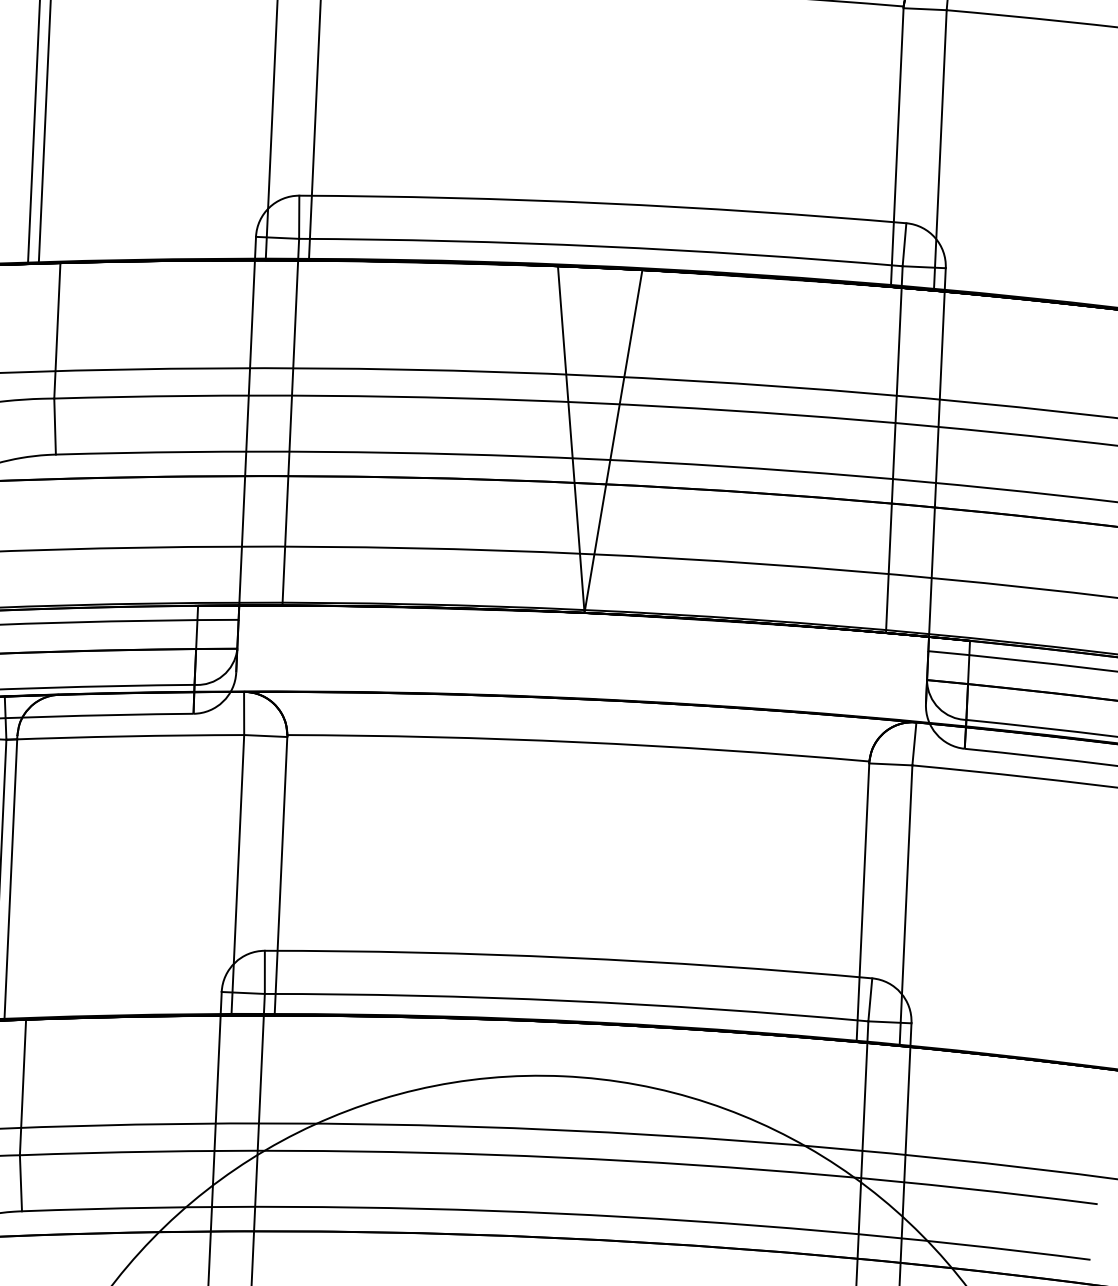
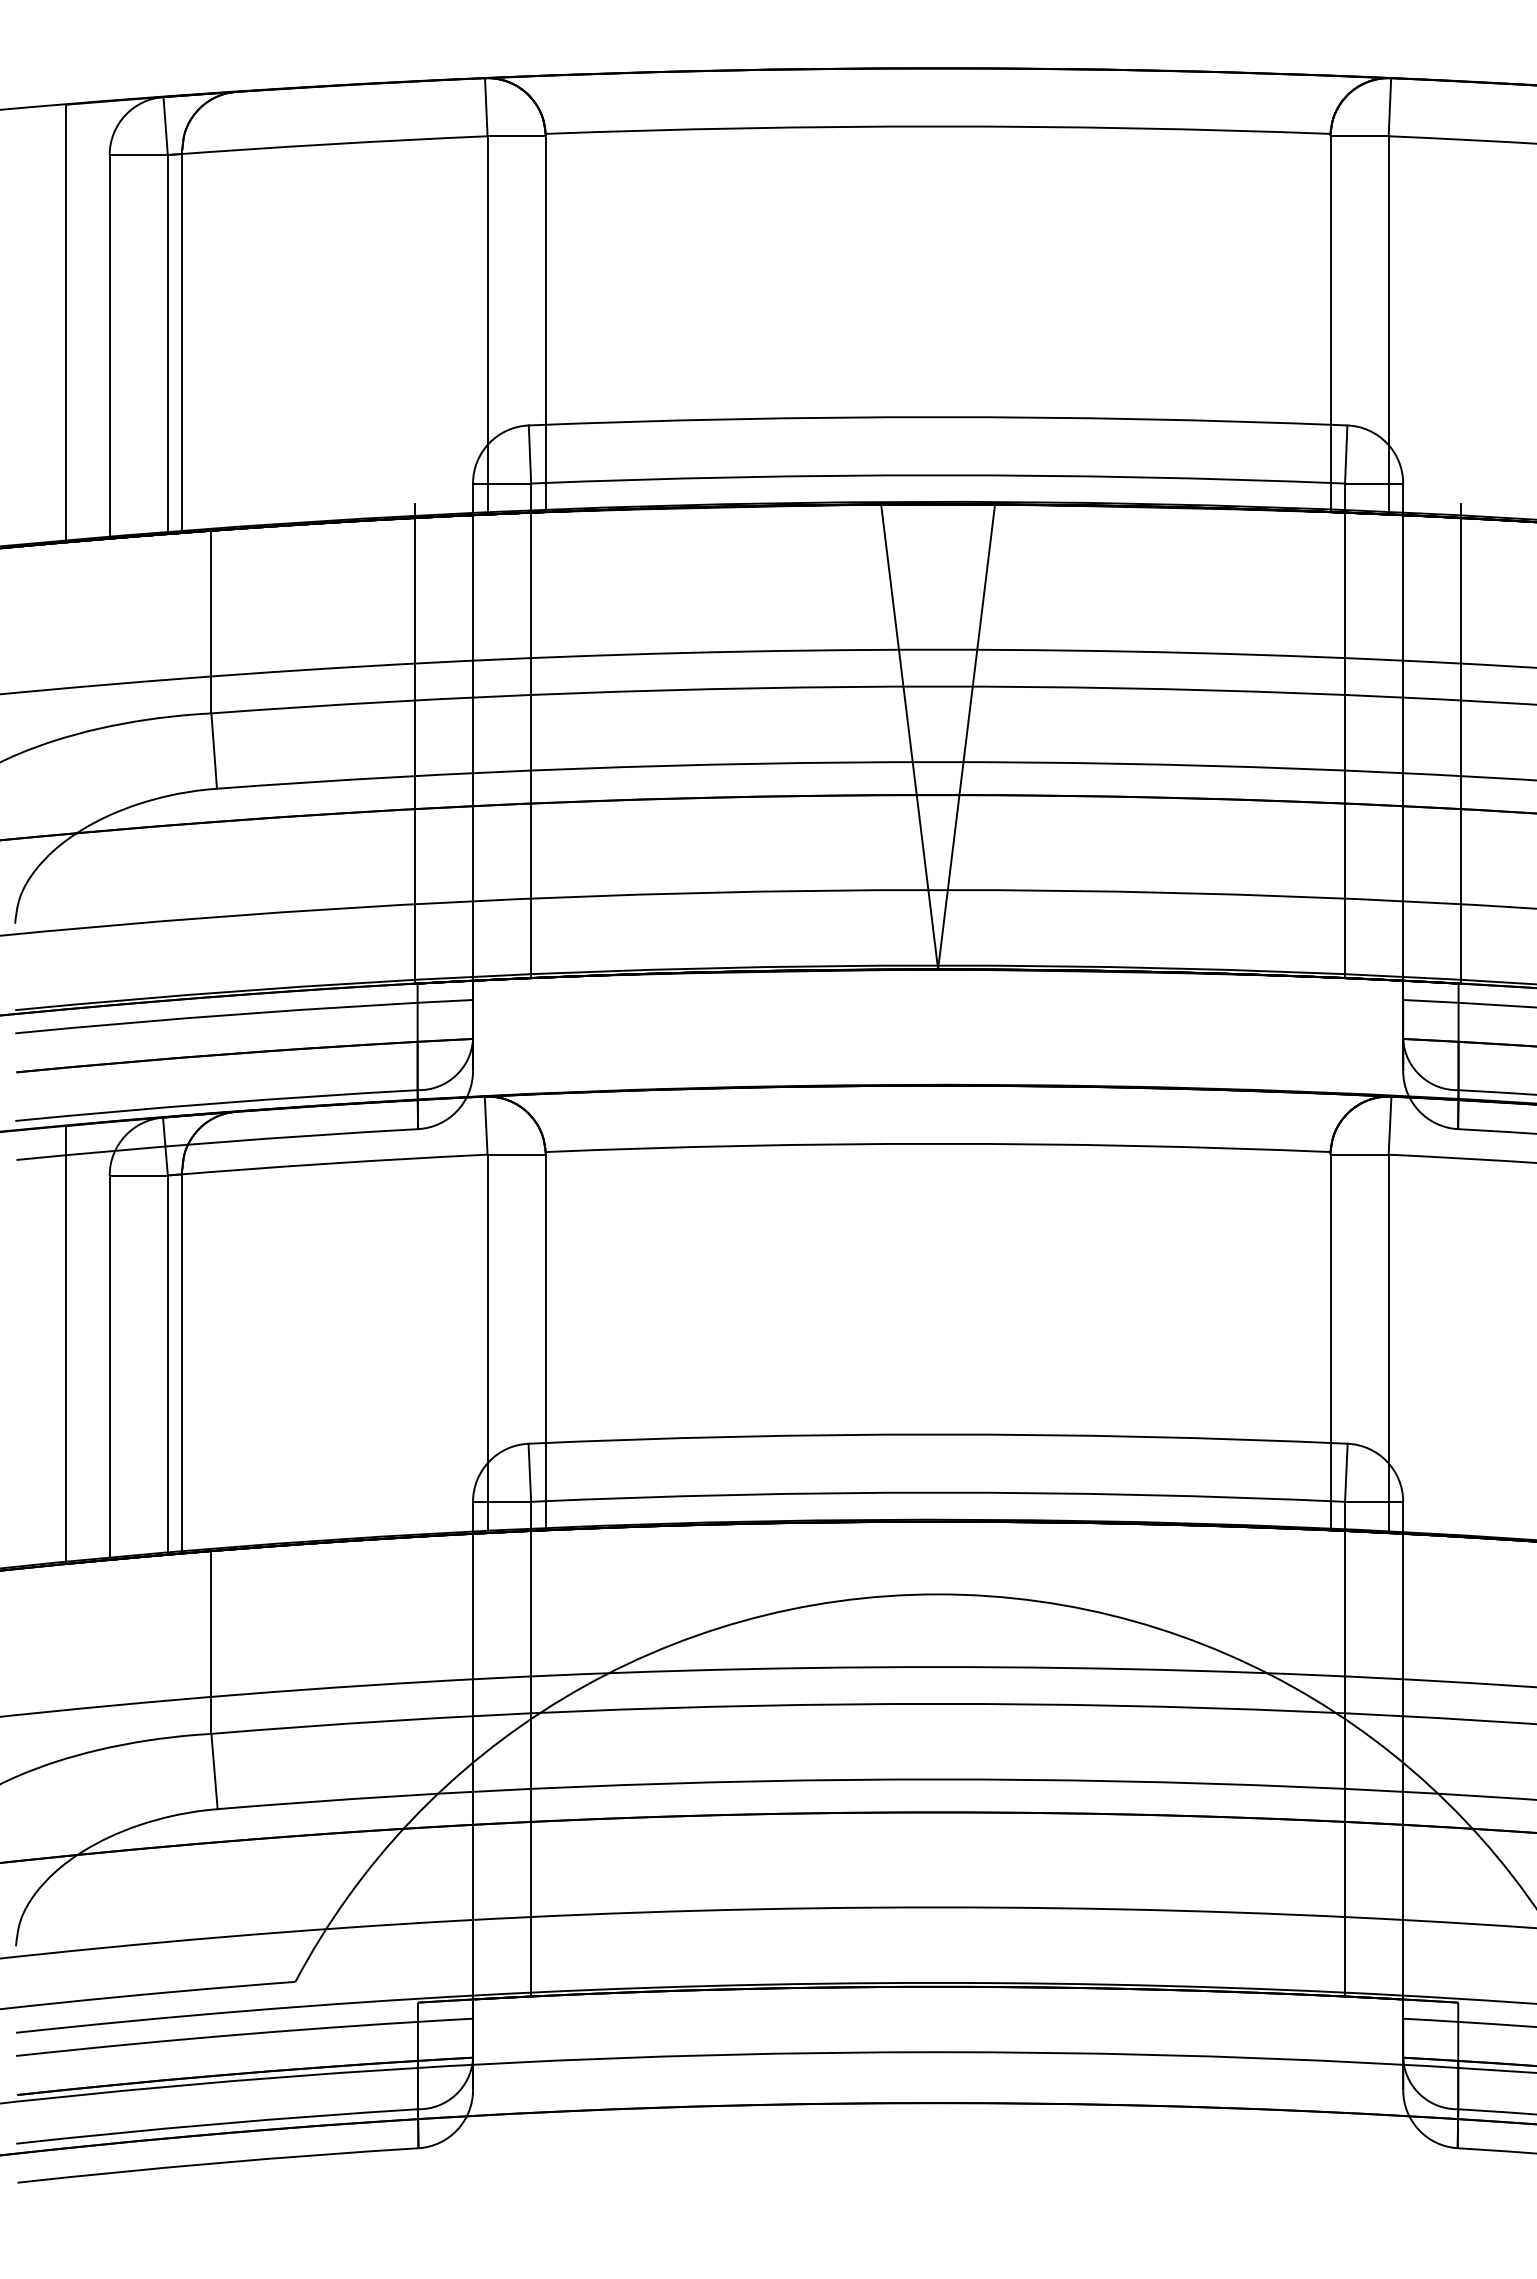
line: (203, 427) -> (414, 743), added
line: (980, 462) -> (1461, 743), added

